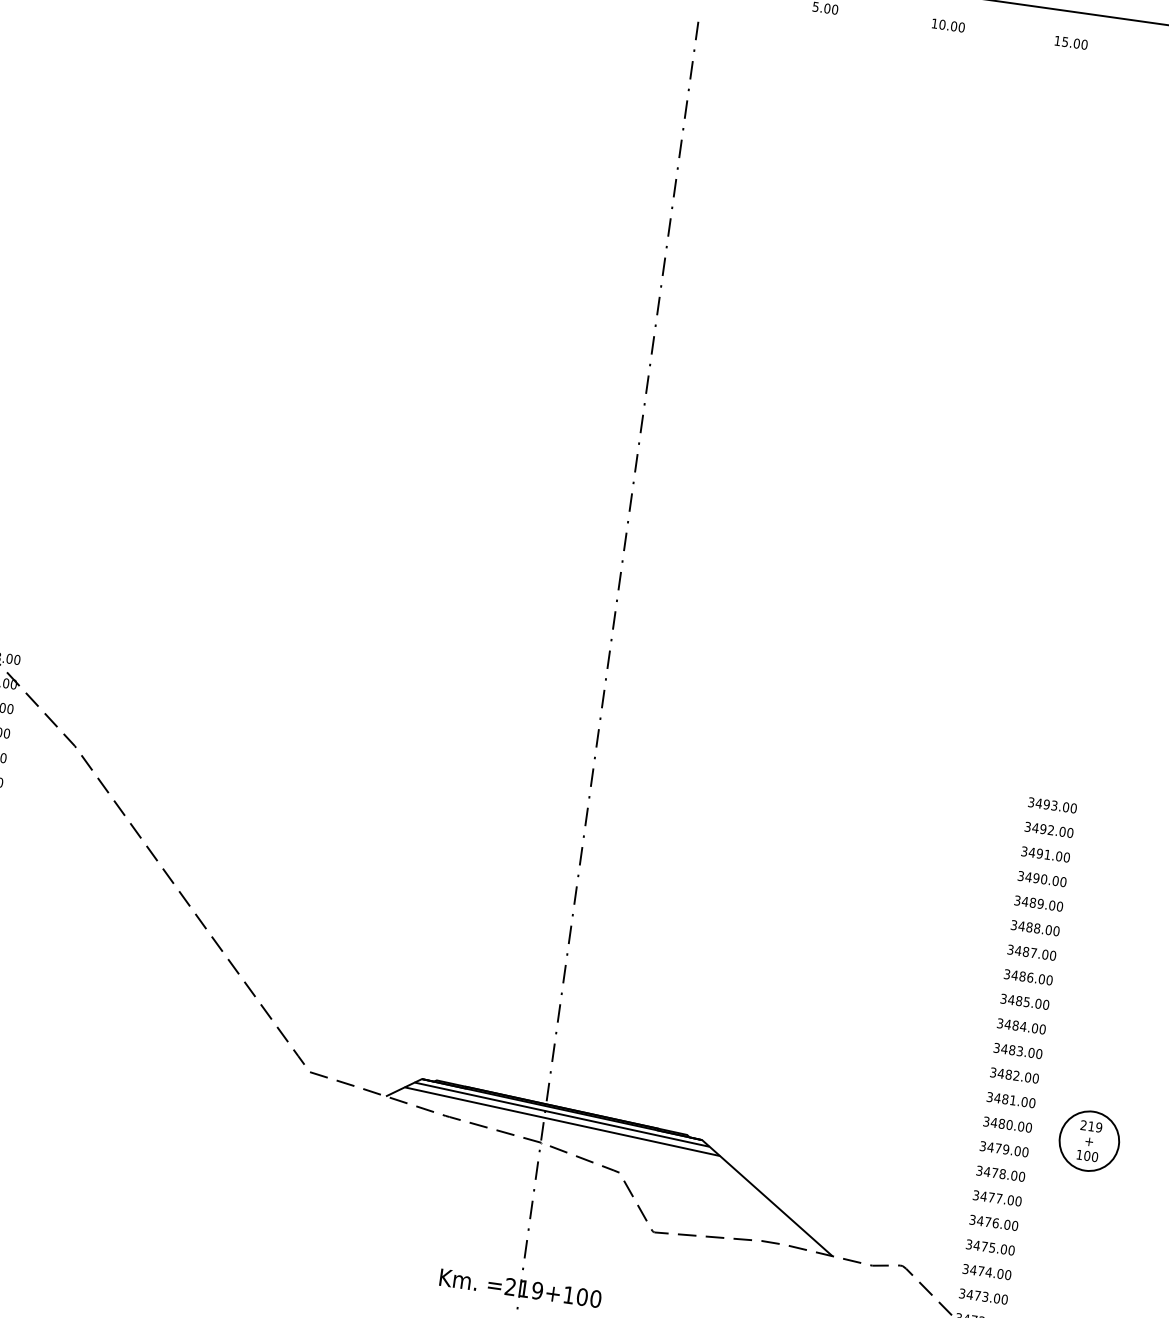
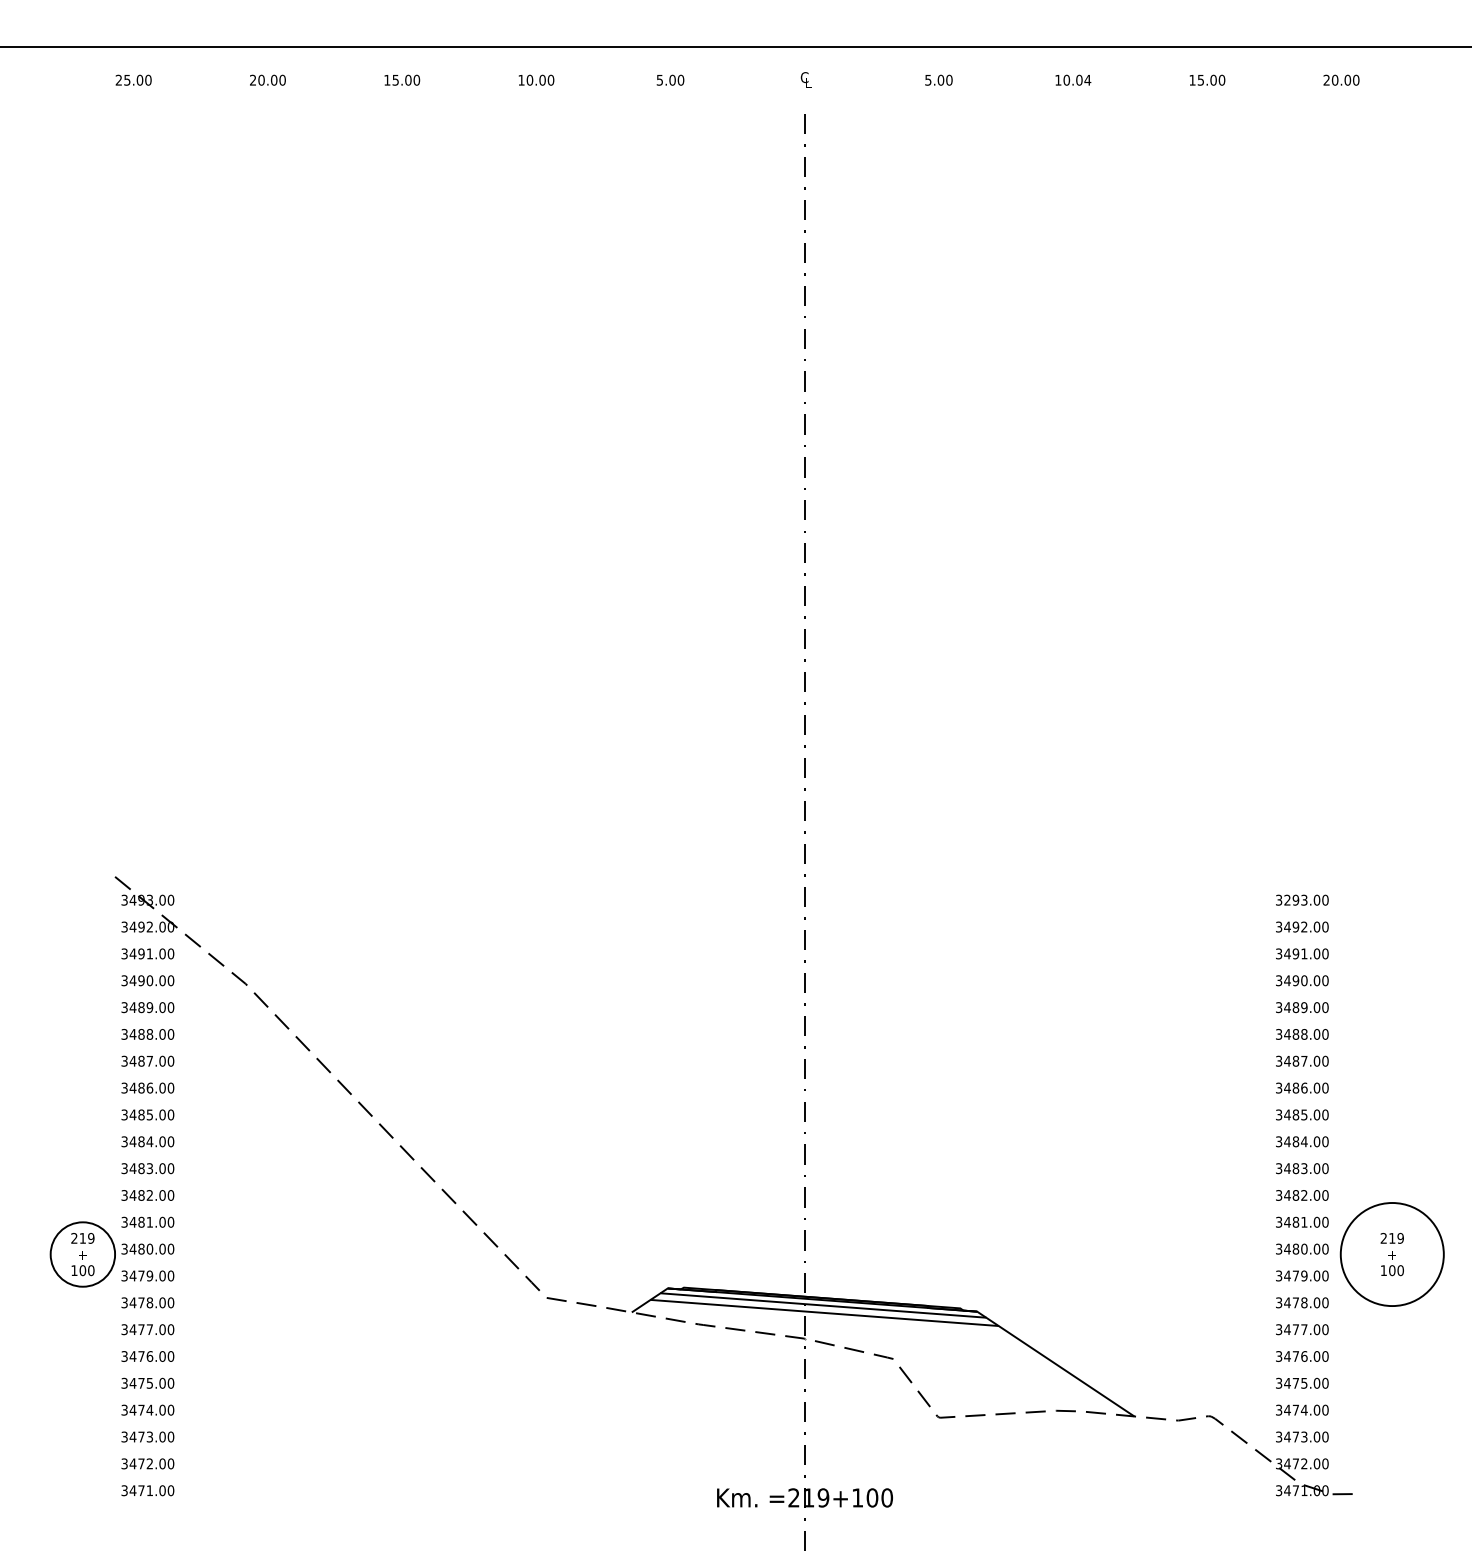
text: (961, 26) -> (1087, 79), 10.00 -> 10.04
text: (1039, 802) -> (1287, 899), 3493.00 -> 3293.00
circle: (1089, 1141) -> (1392, 1254), size x1.6

